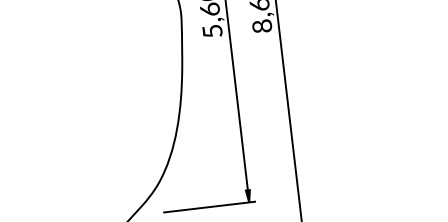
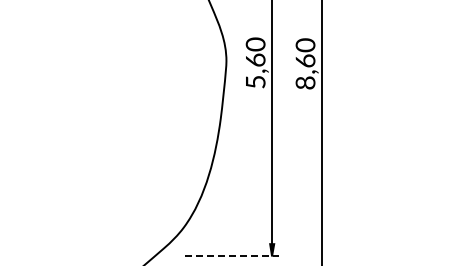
line: (209, 207) -> (232, 256), solid -> dashed

